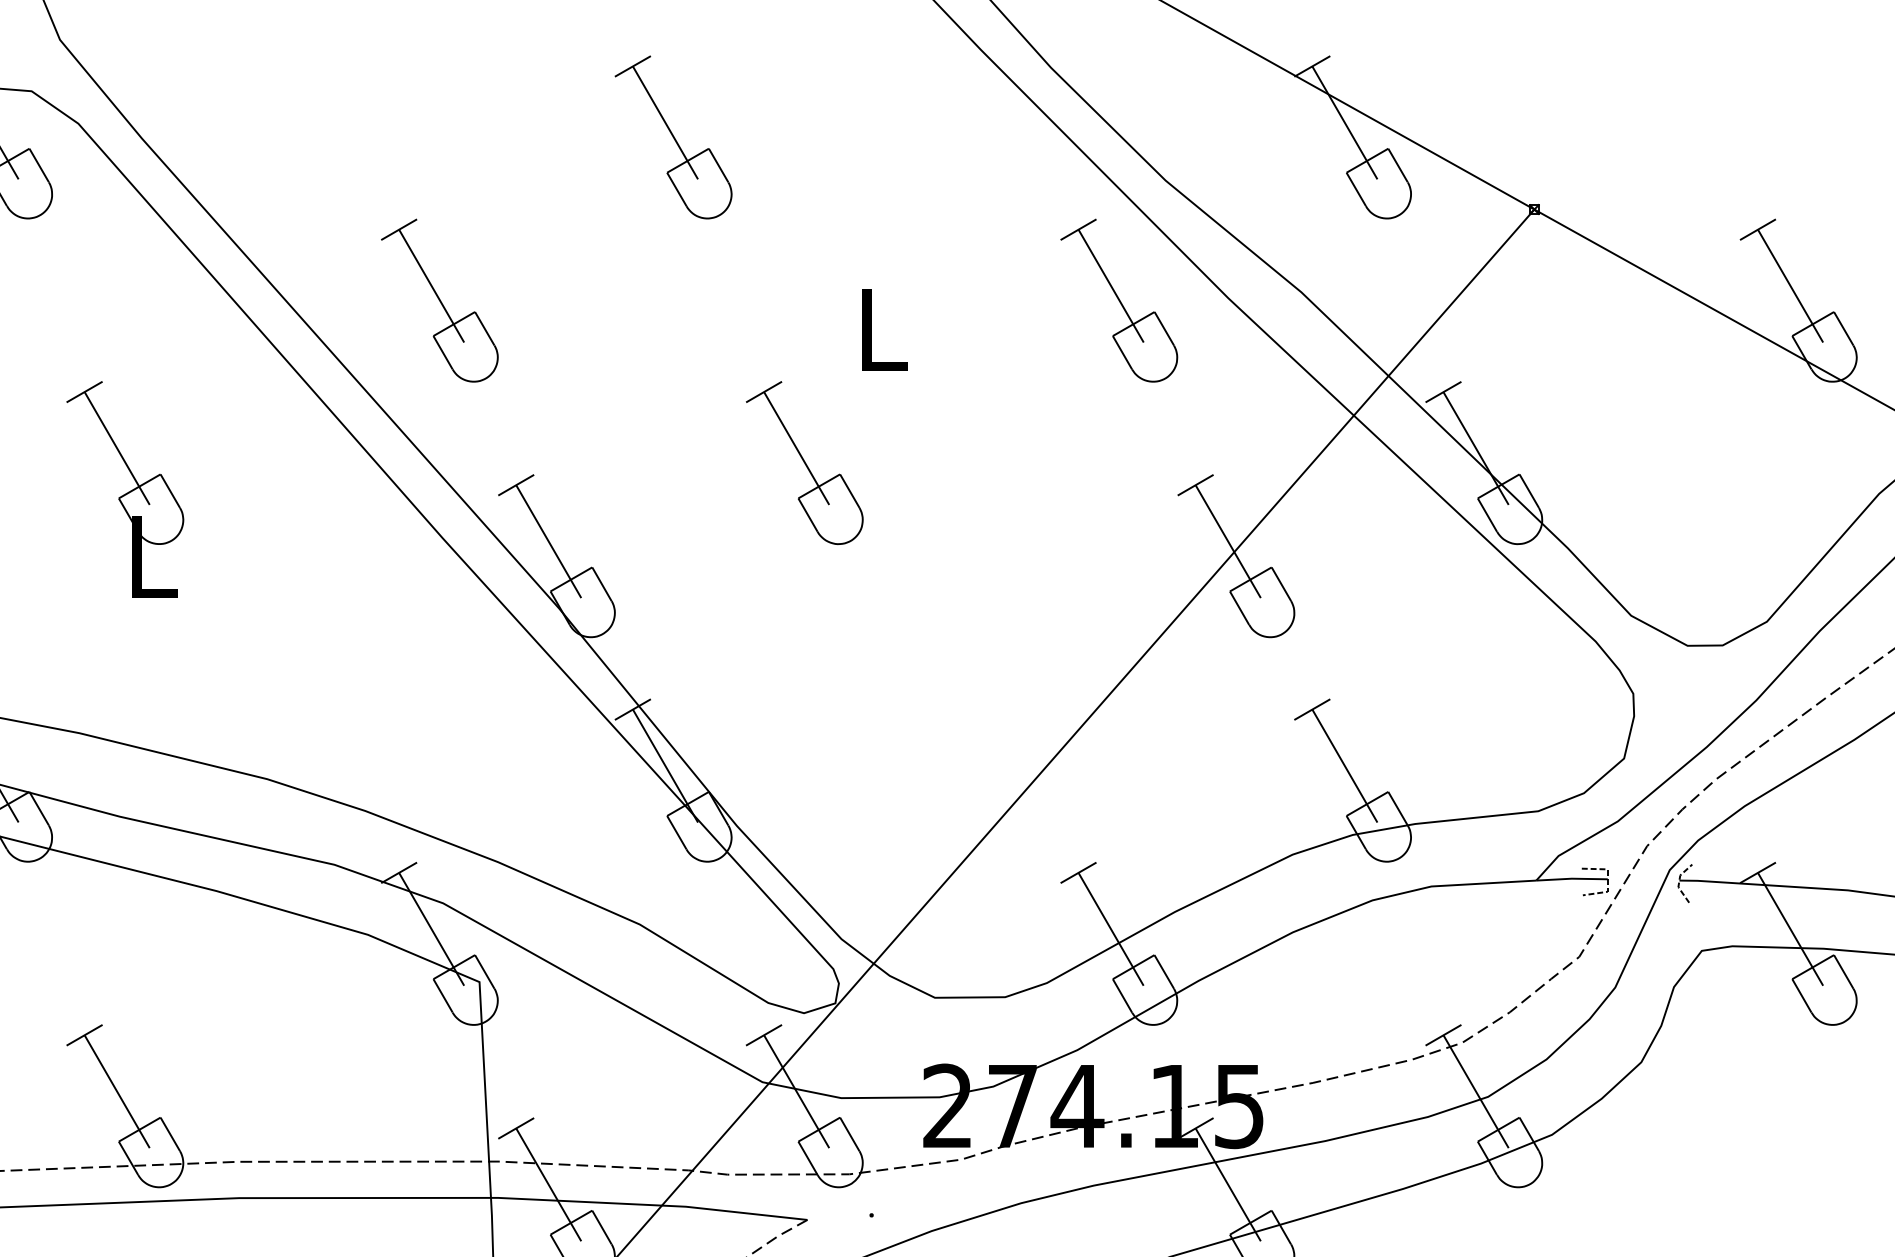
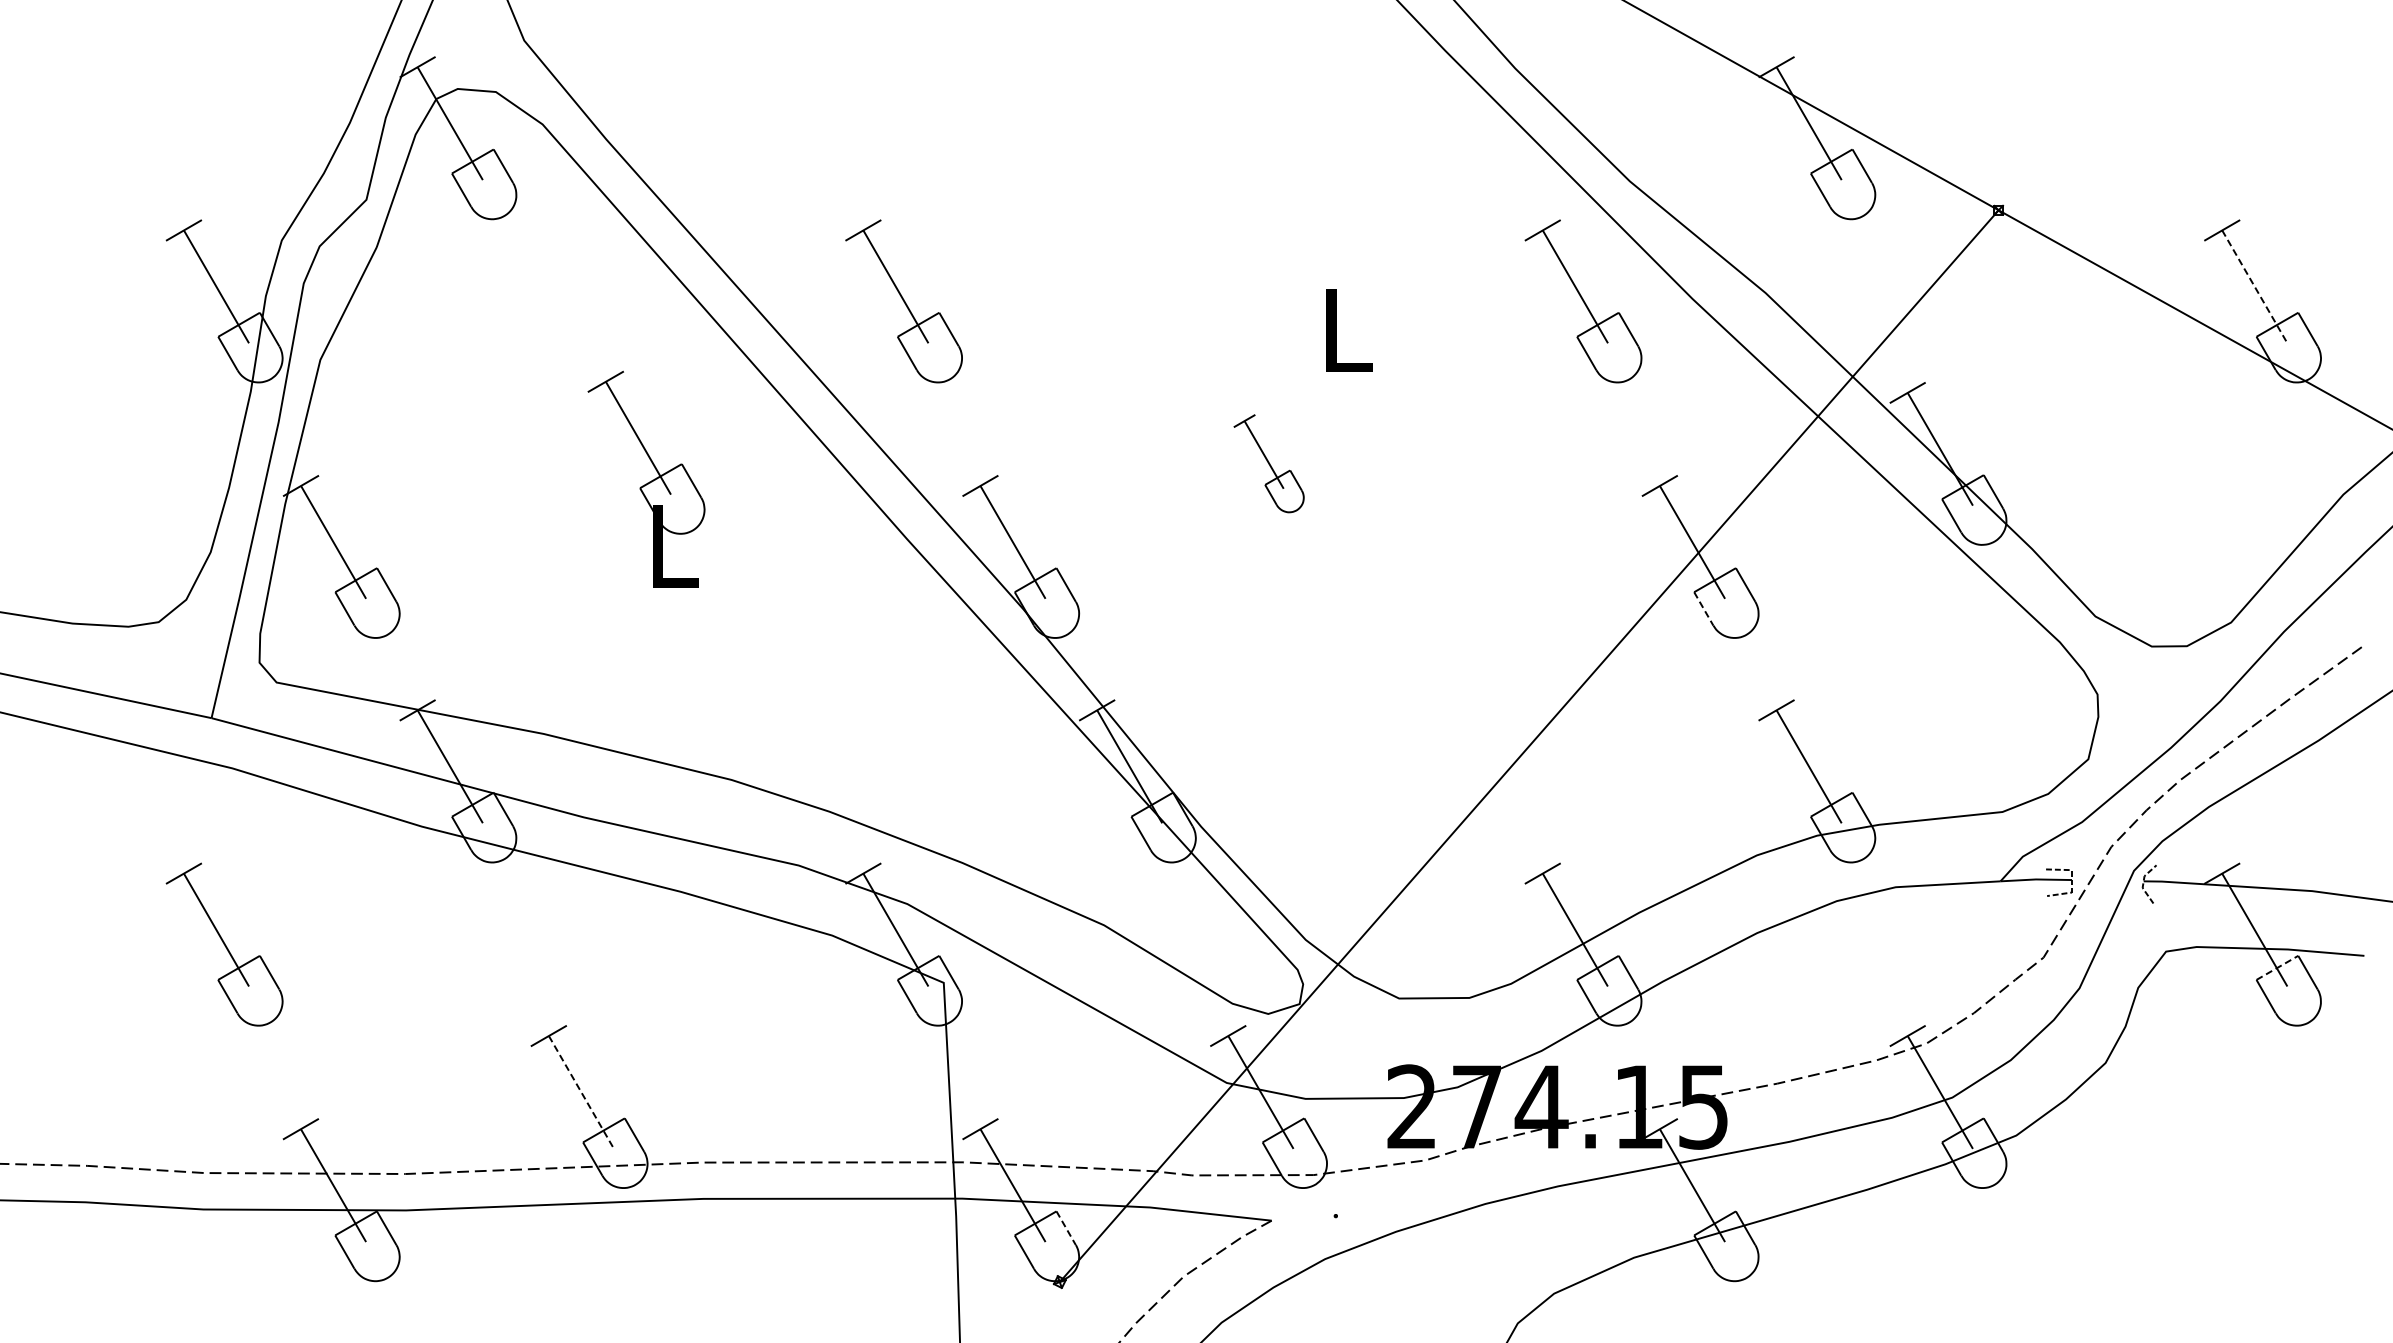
part: (673, 137) -> (1137, 138), removed
line: (1791, 286) -> (2255, 287), solid -> dashed
part: (804, 462) -> (1268, 463), size x0.6
part: (125, 488) -> (646, 478), moved
line: (1240, 608) -> (1704, 609), solid -> dashed
line: (1813, 966) -> (2277, 967), solid -> dashed
line: (117, 1091) -> (581, 1092), solid -> dashed
line: (602, 1227) -> (1066, 1228), solid -> dashed

